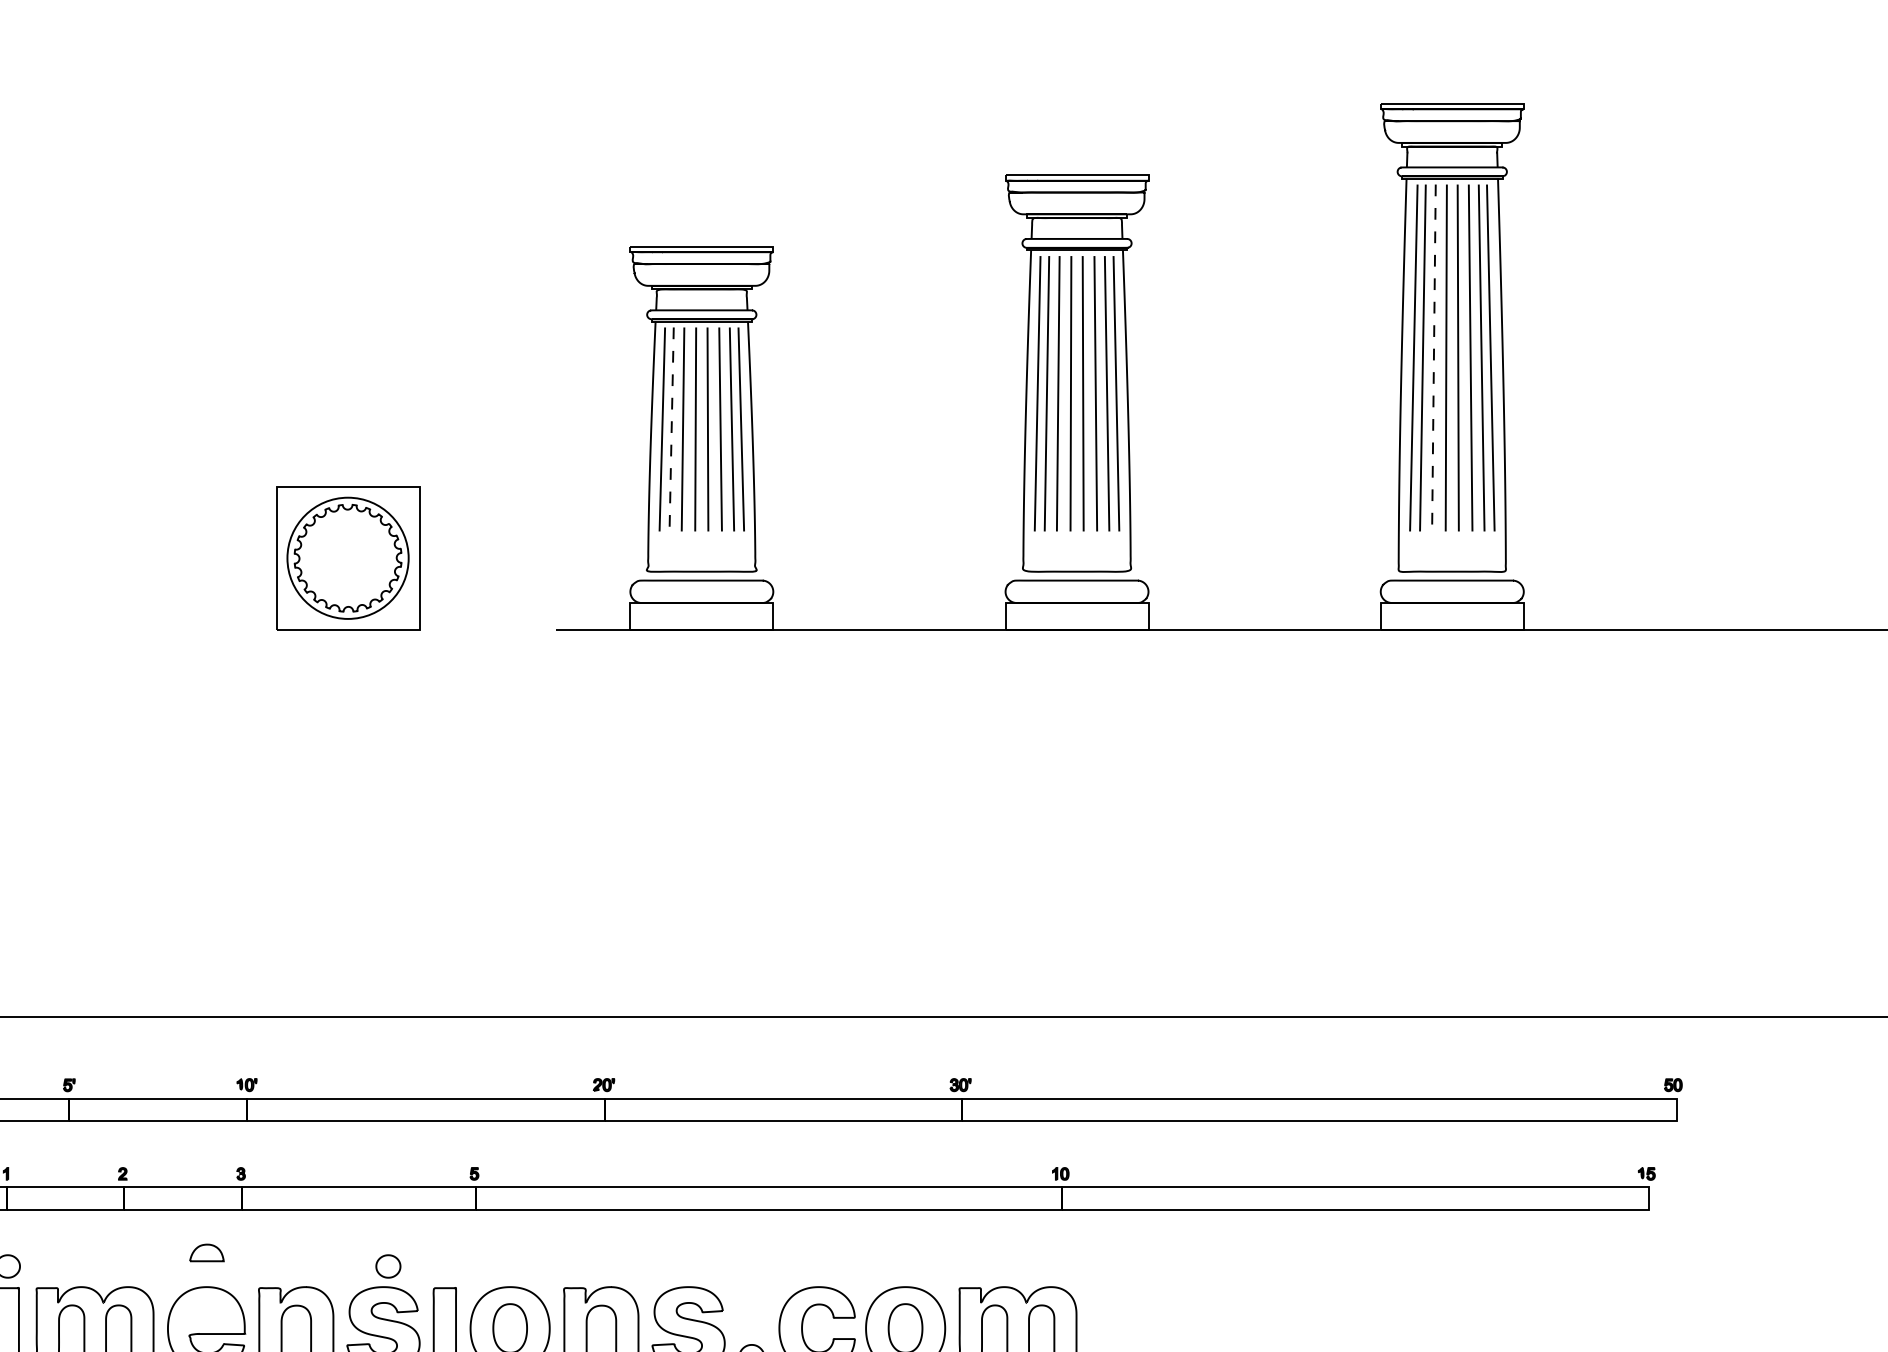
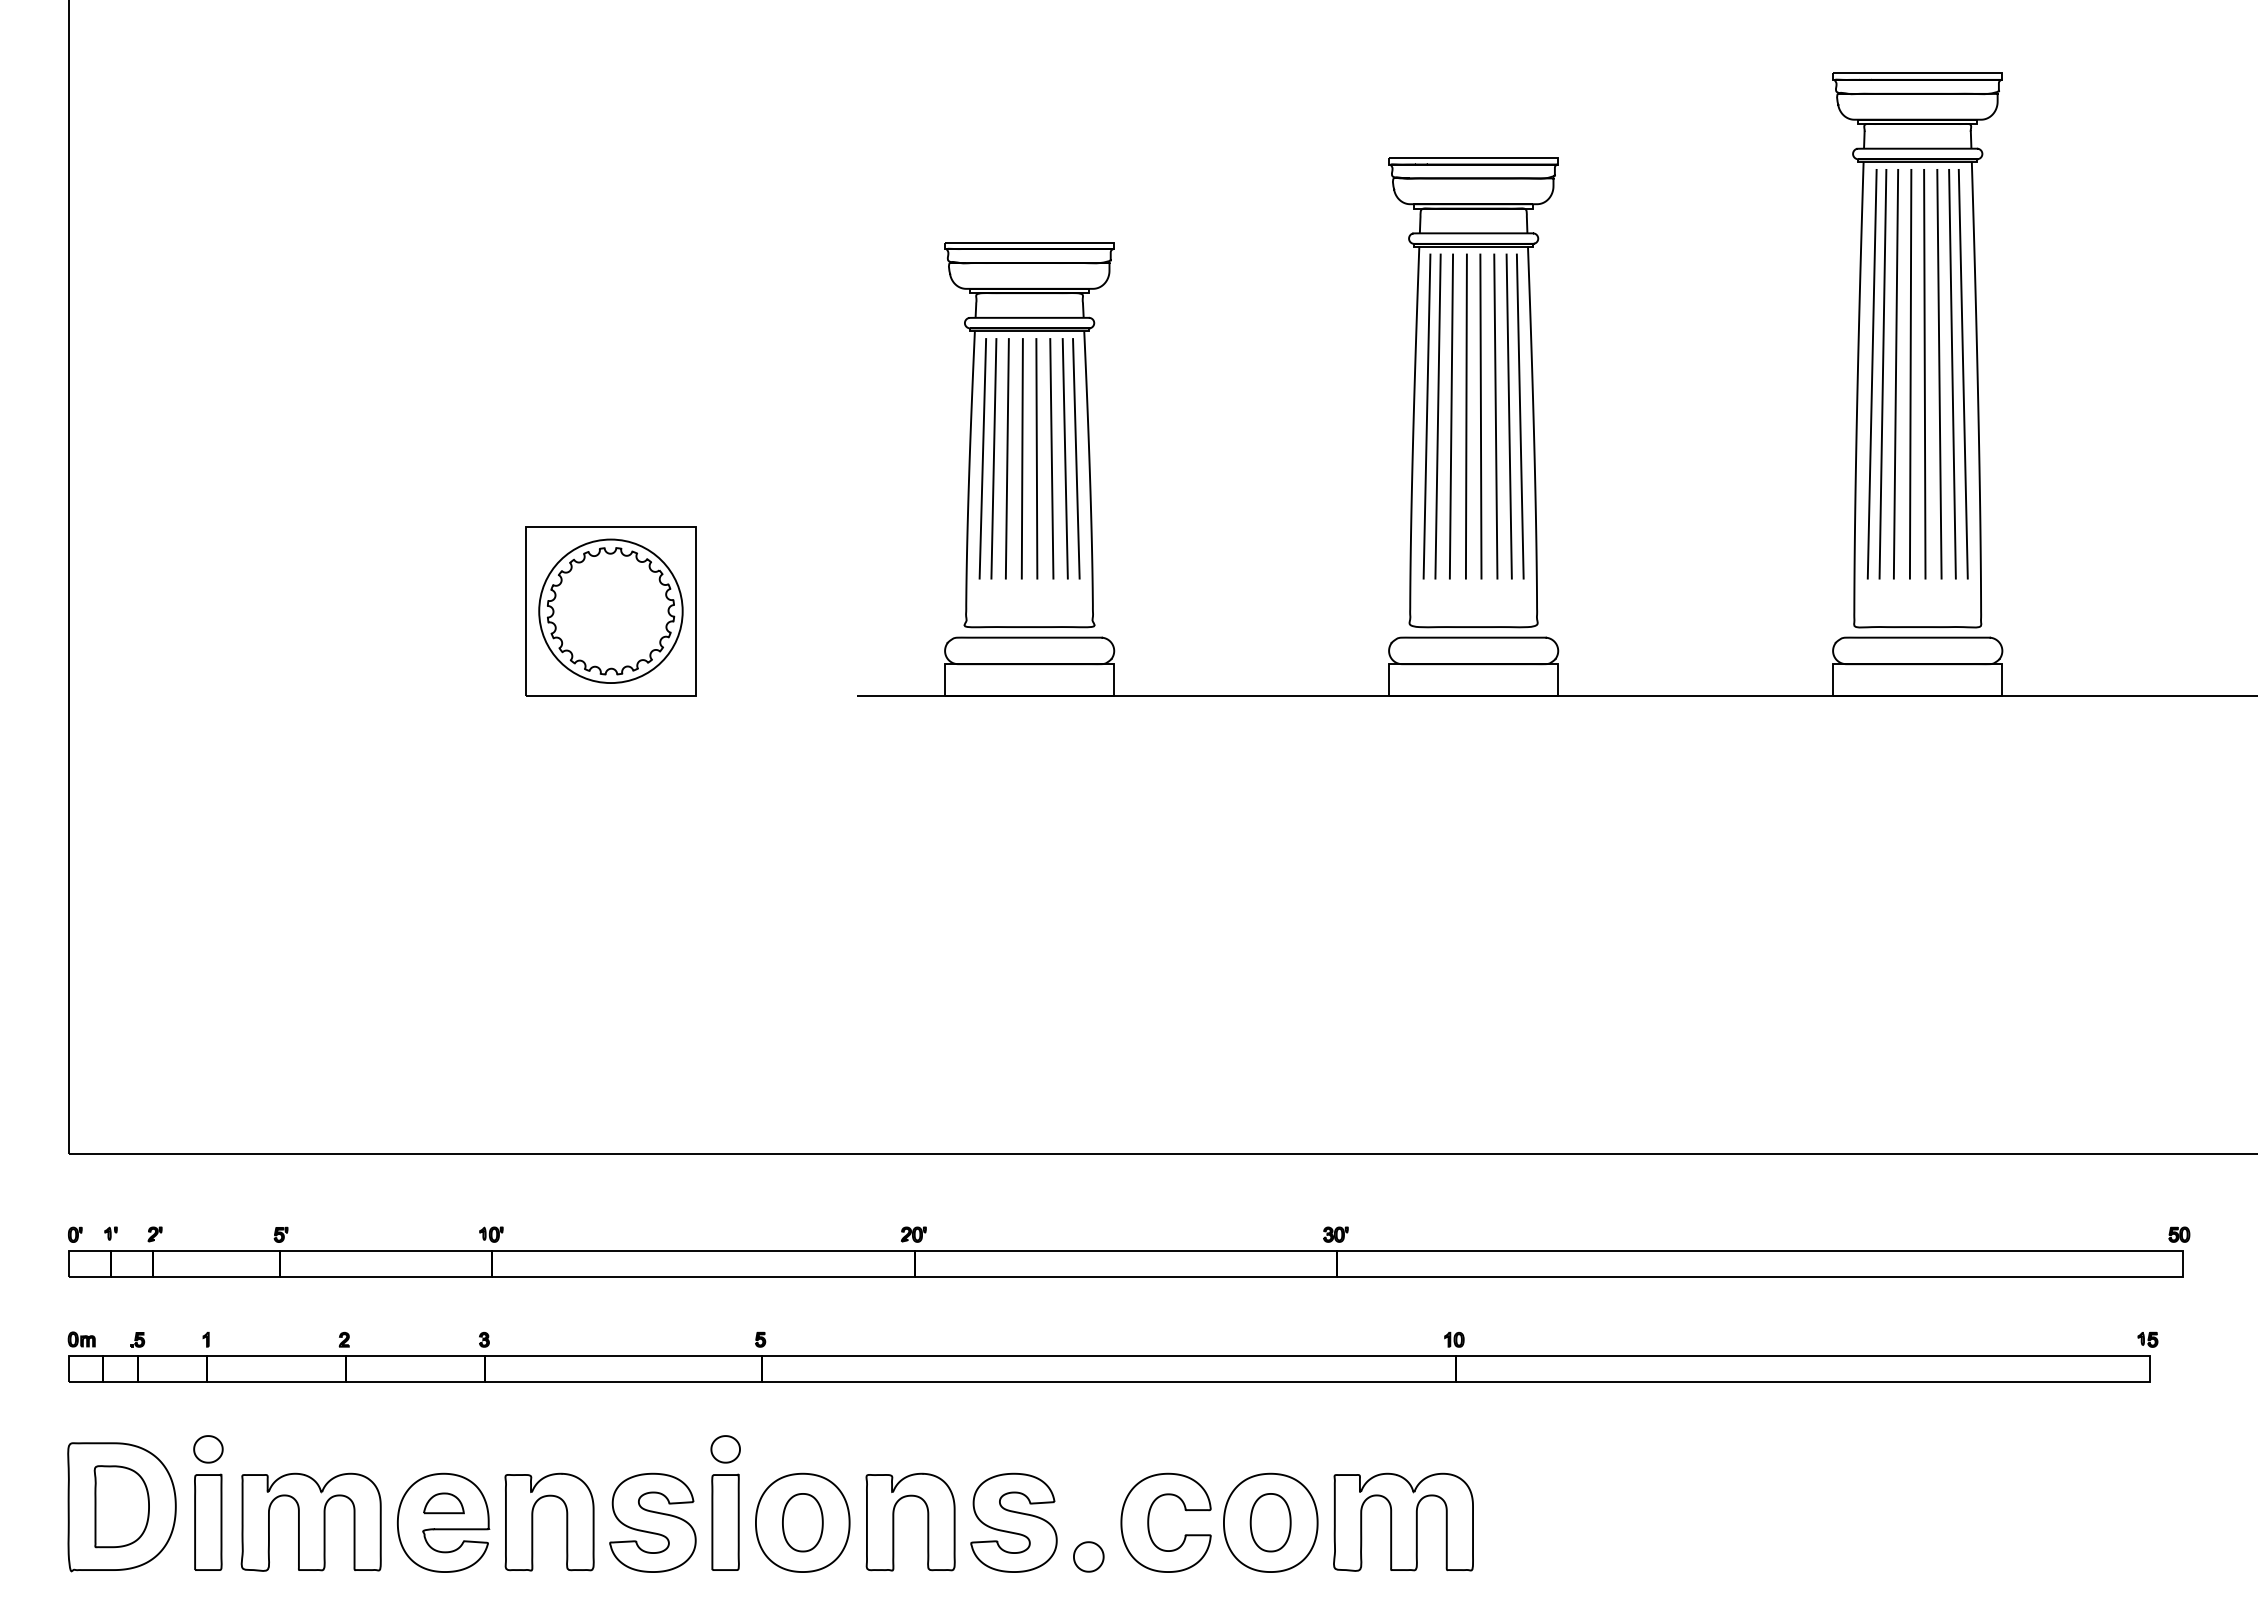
line: (1434, 358) -> (1896, 374), dashed -> solid
line: (671, 429) -> (993, 458), dashed -> solid
part: (206, 1253) -> (443, 1503), moved
part: (388, 1266) -> (725, 1449), moved

